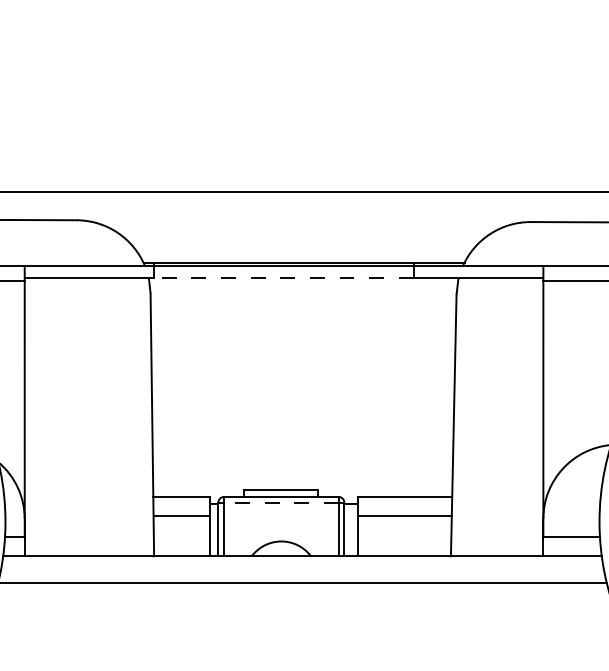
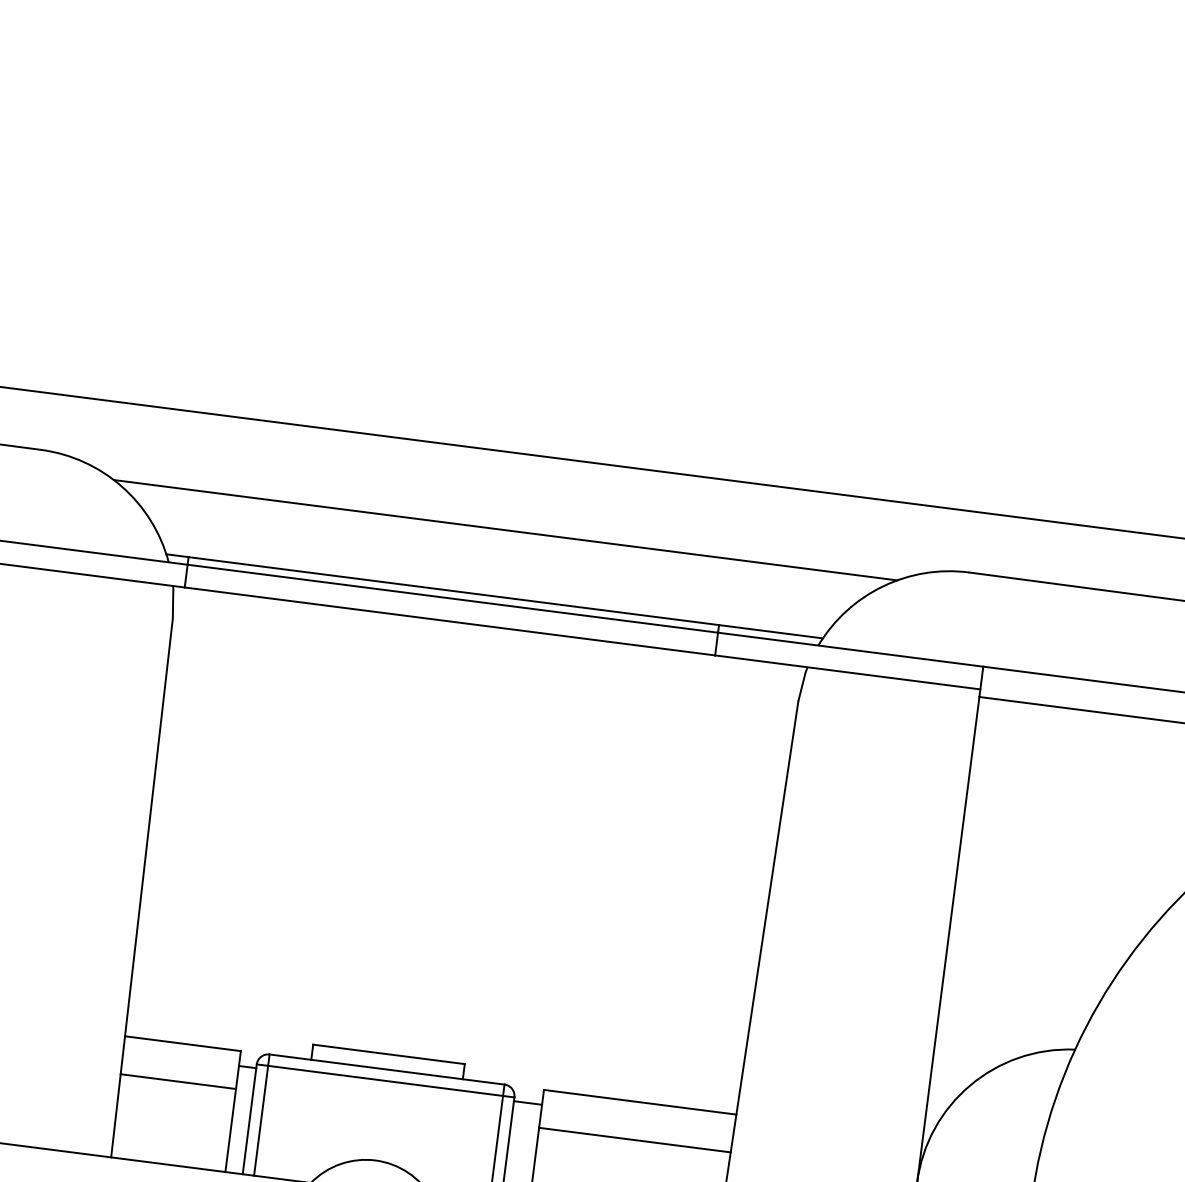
line: (304, 230) -> (504, 530), added
line: (284, 277) -> (450, 621), dashed -> solid
line: (280, 502) -> (383, 1080), dashed -> solid

